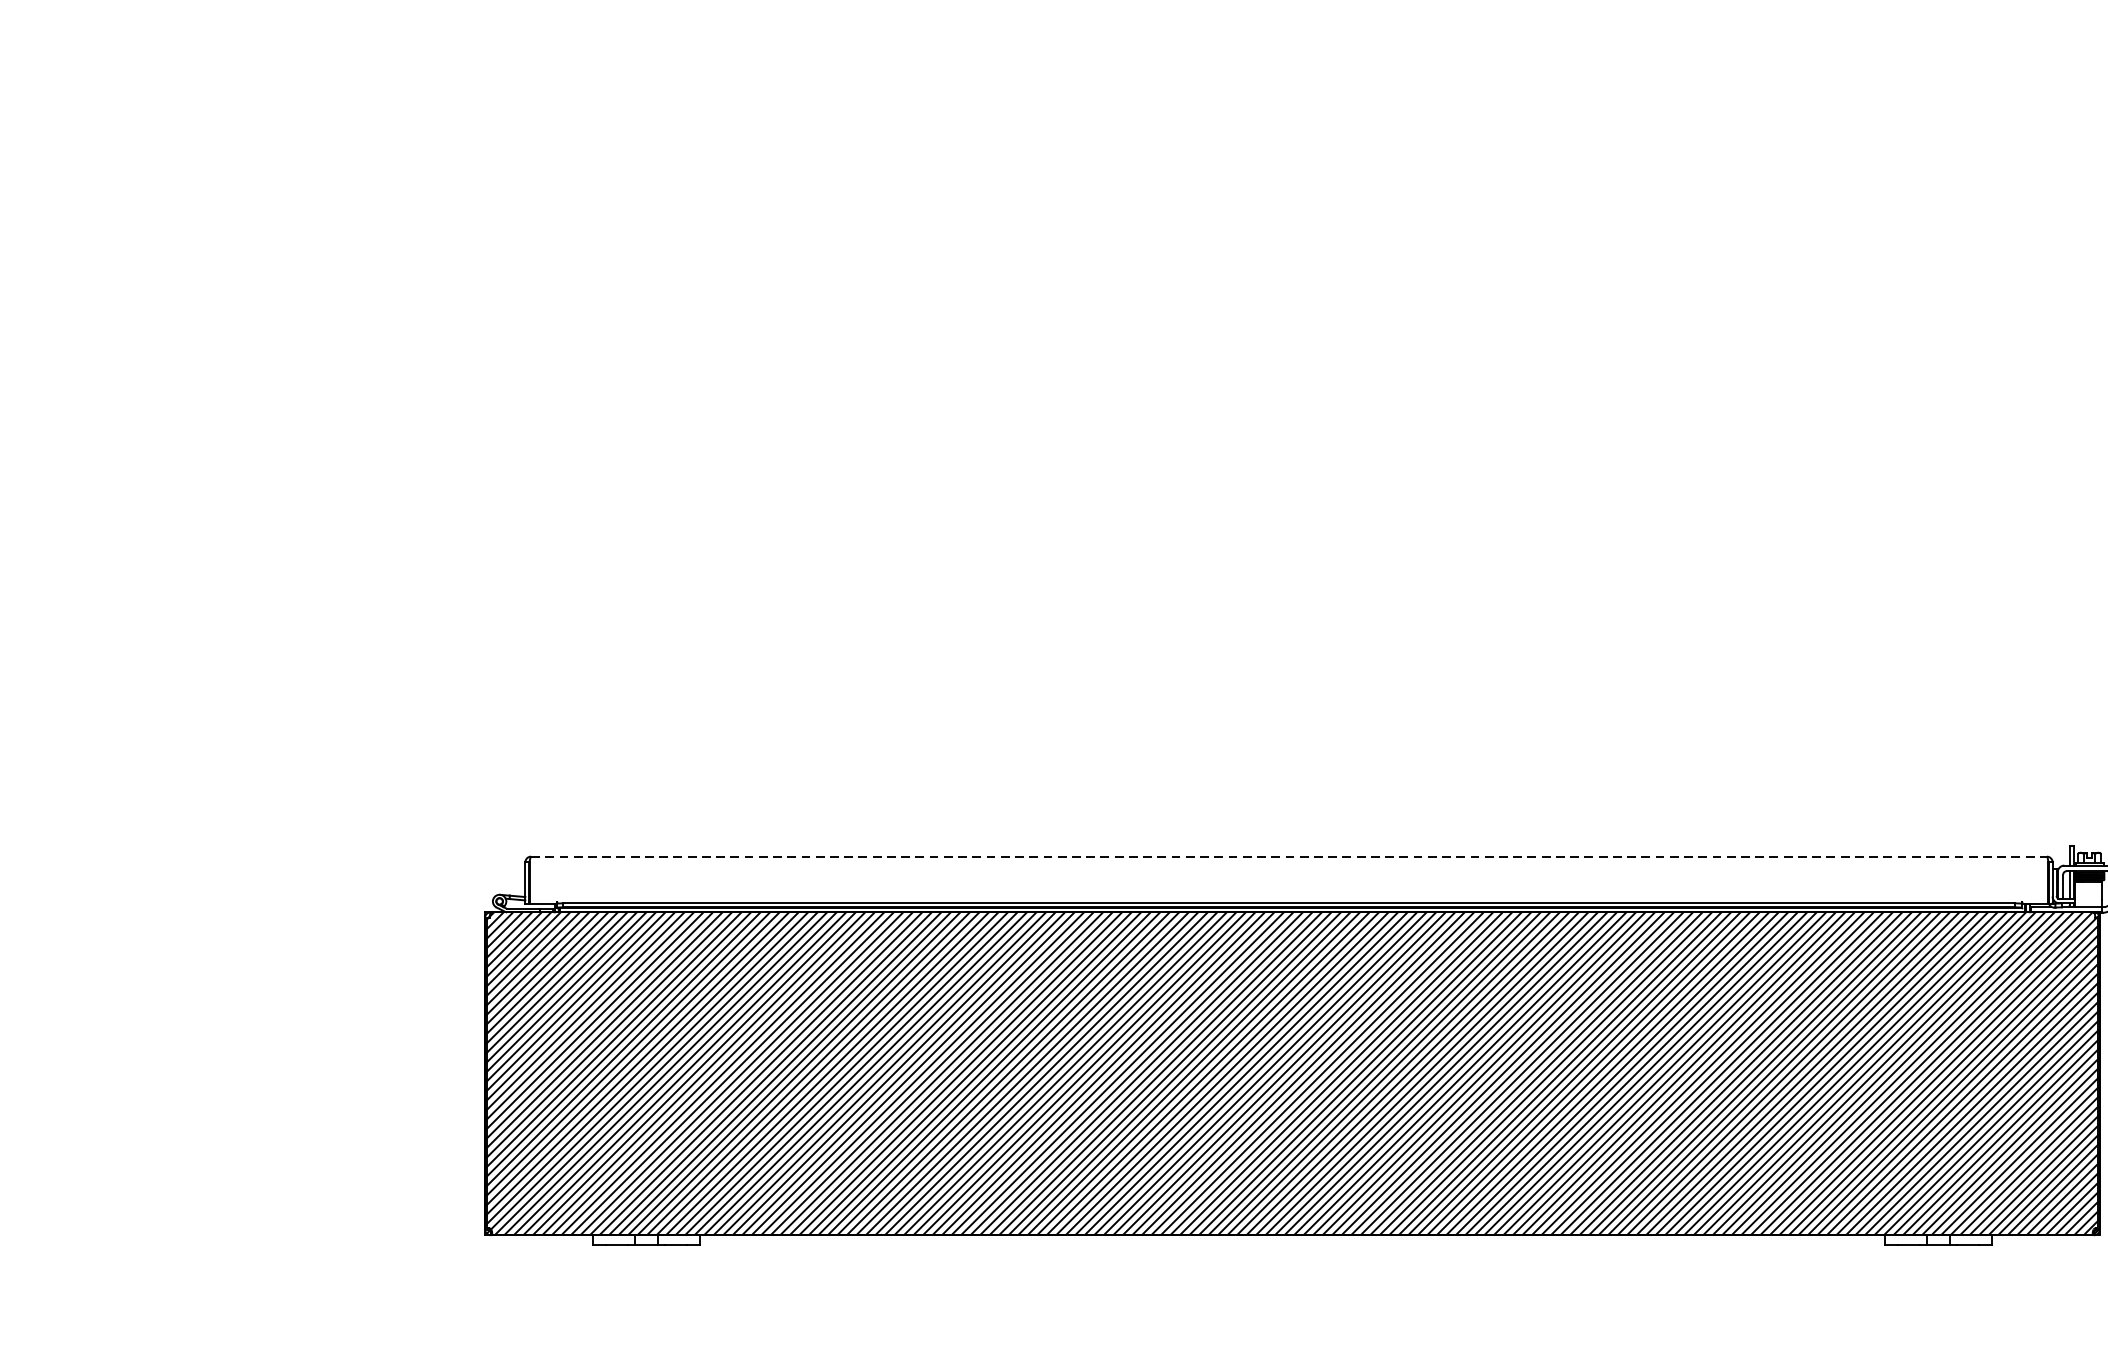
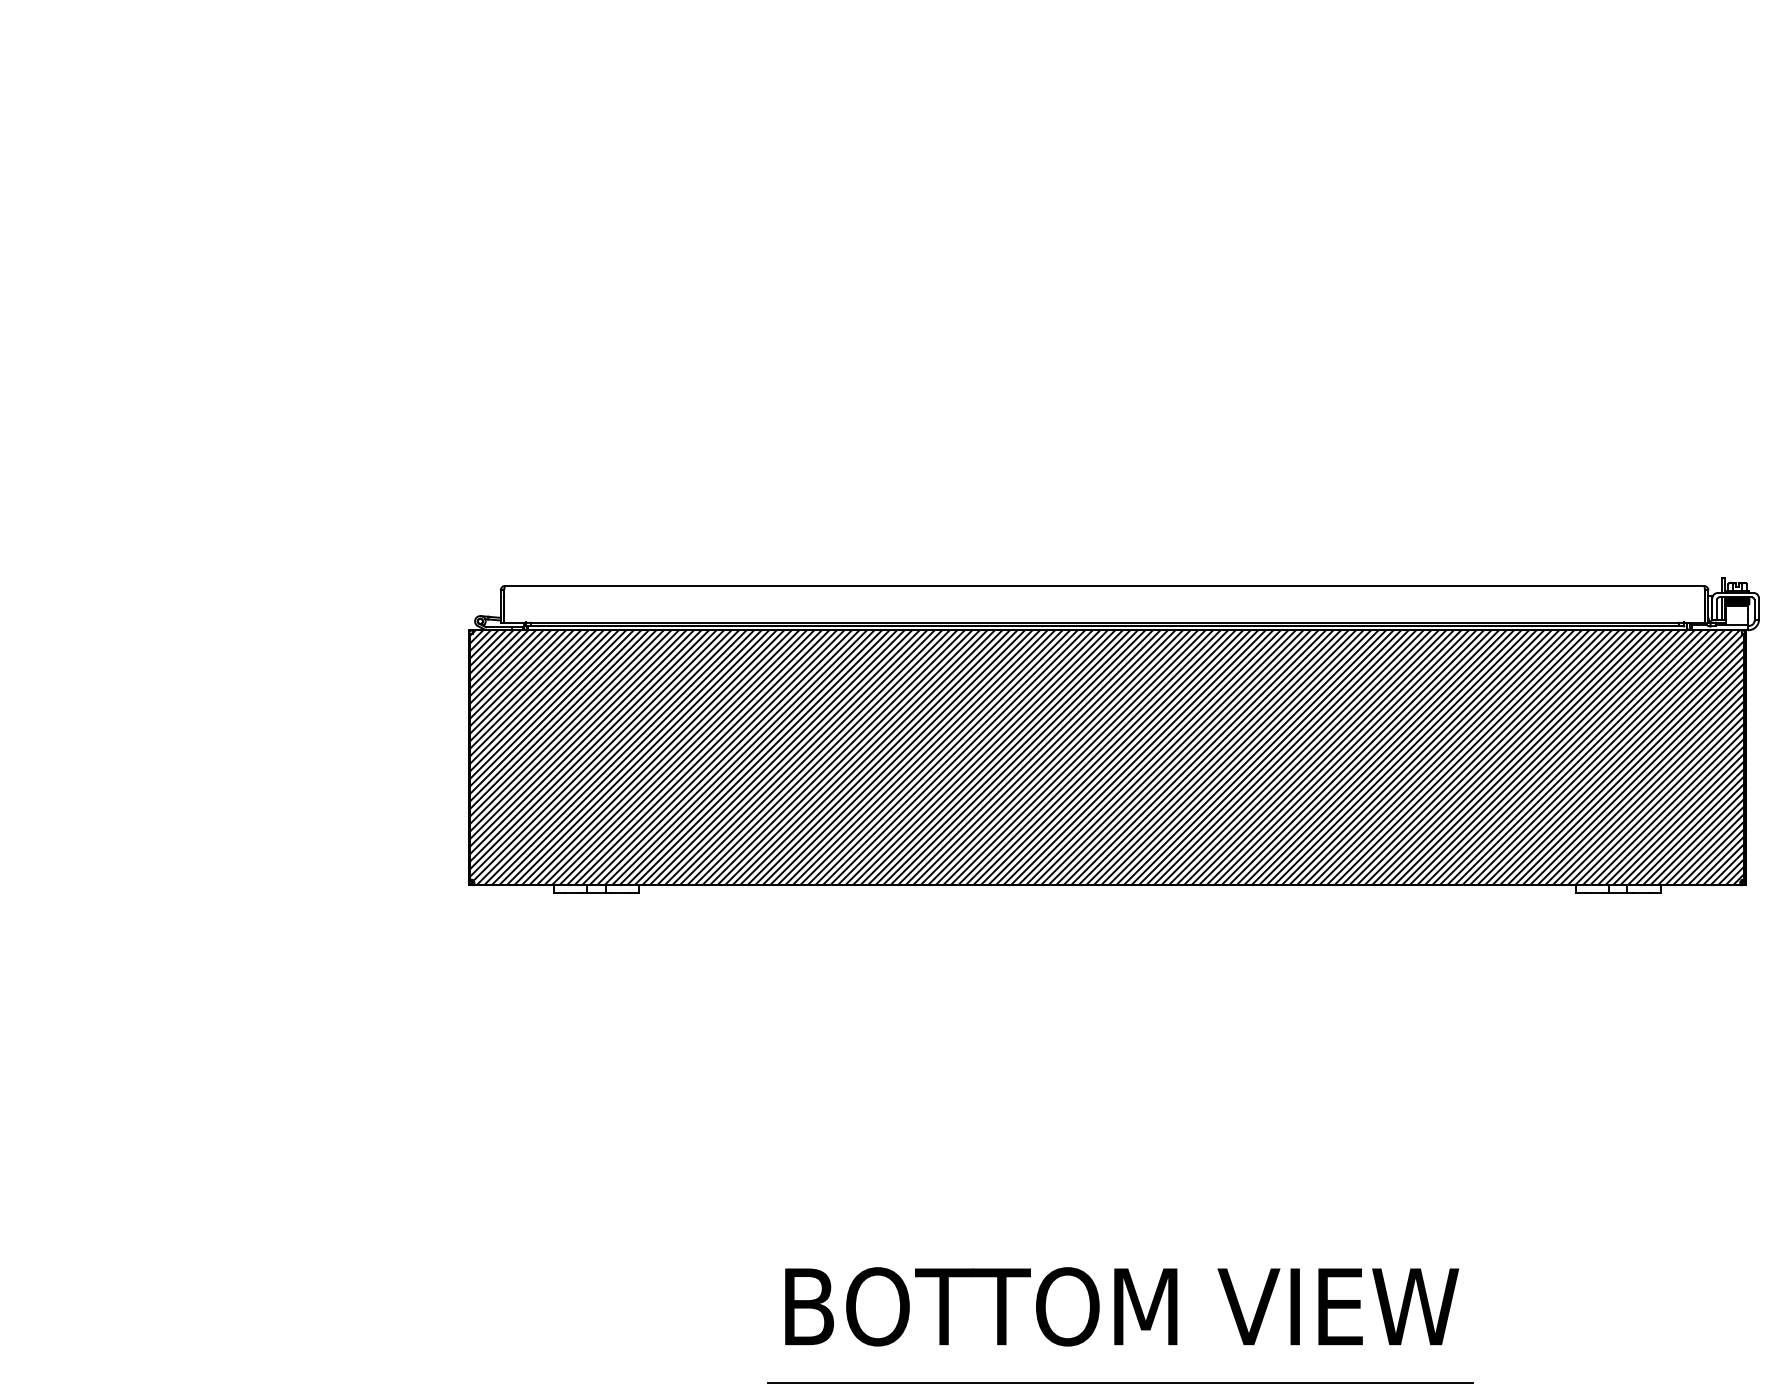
line: (1290, 856) -> (1105, 585), dashed -> solid

